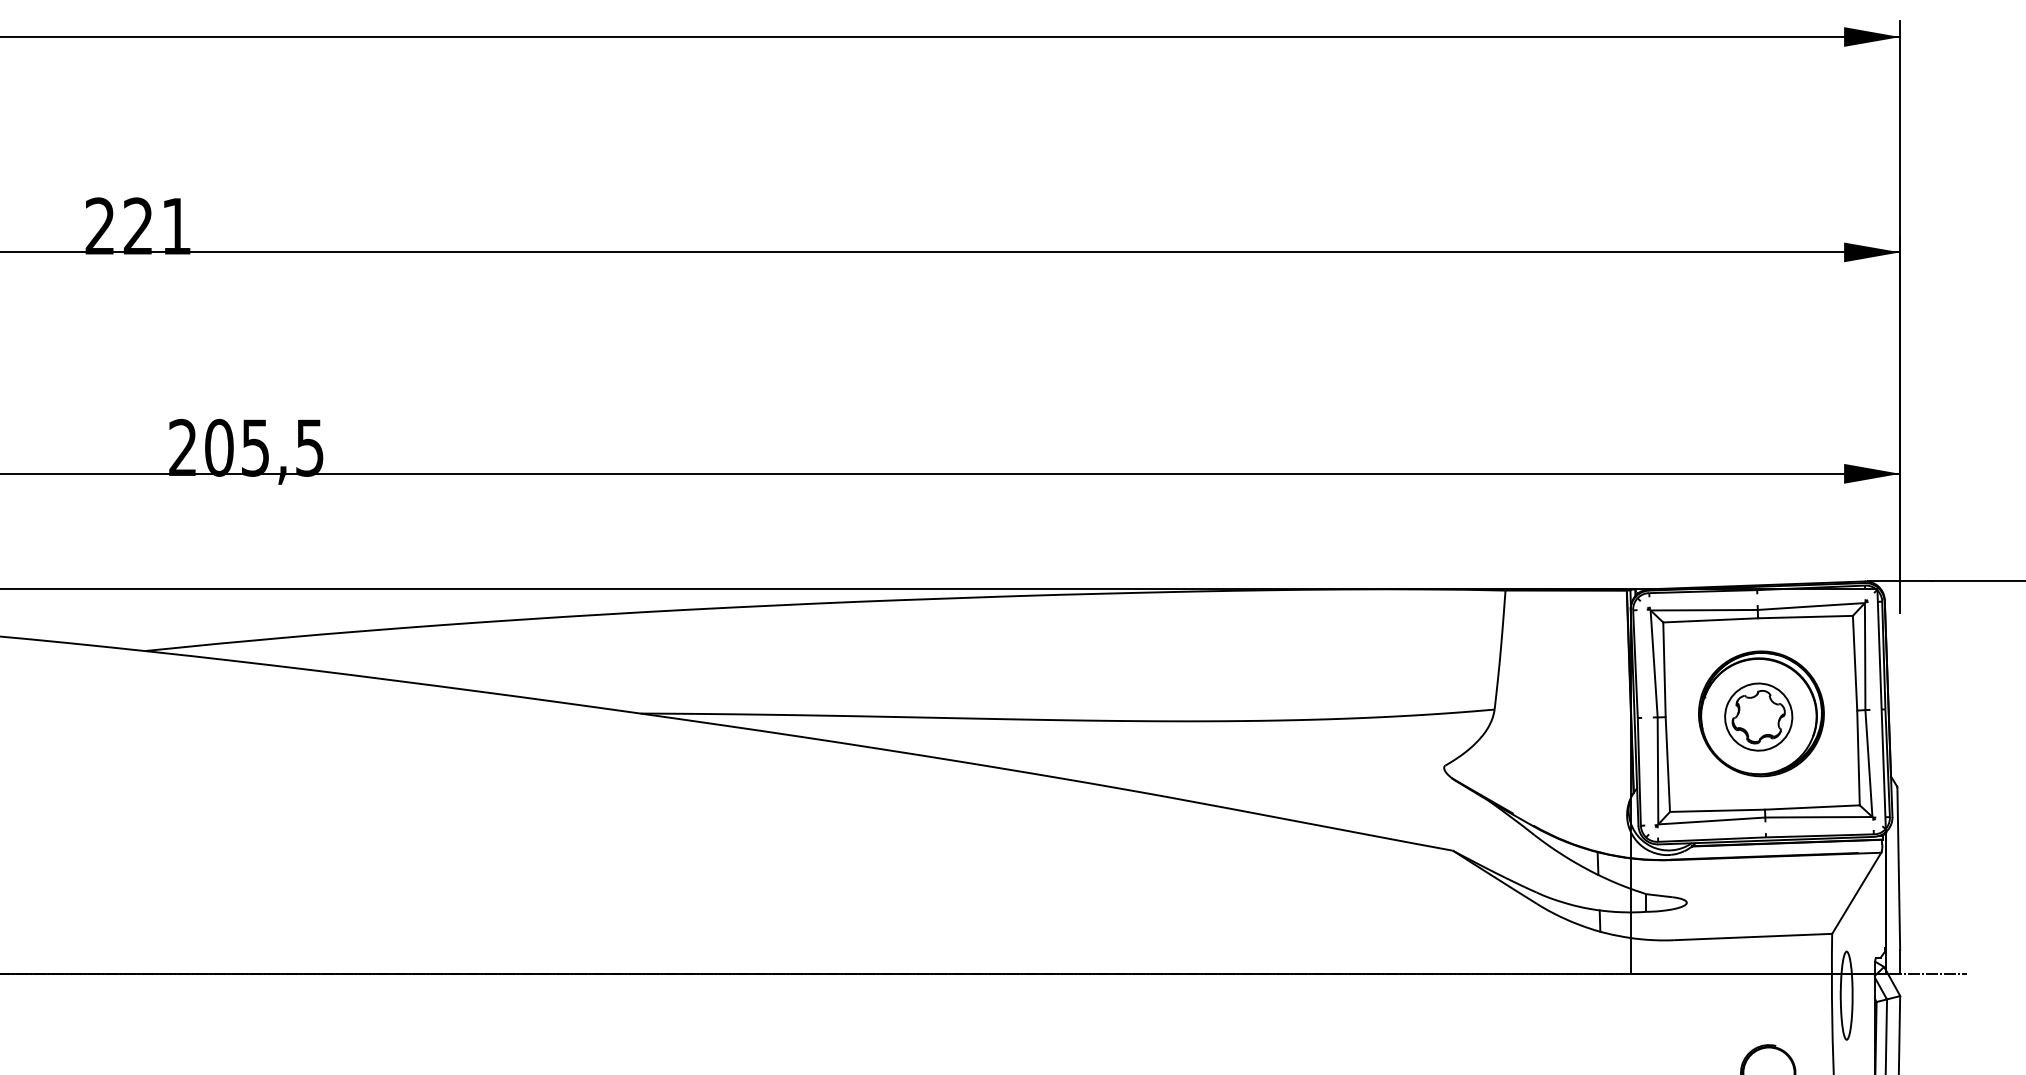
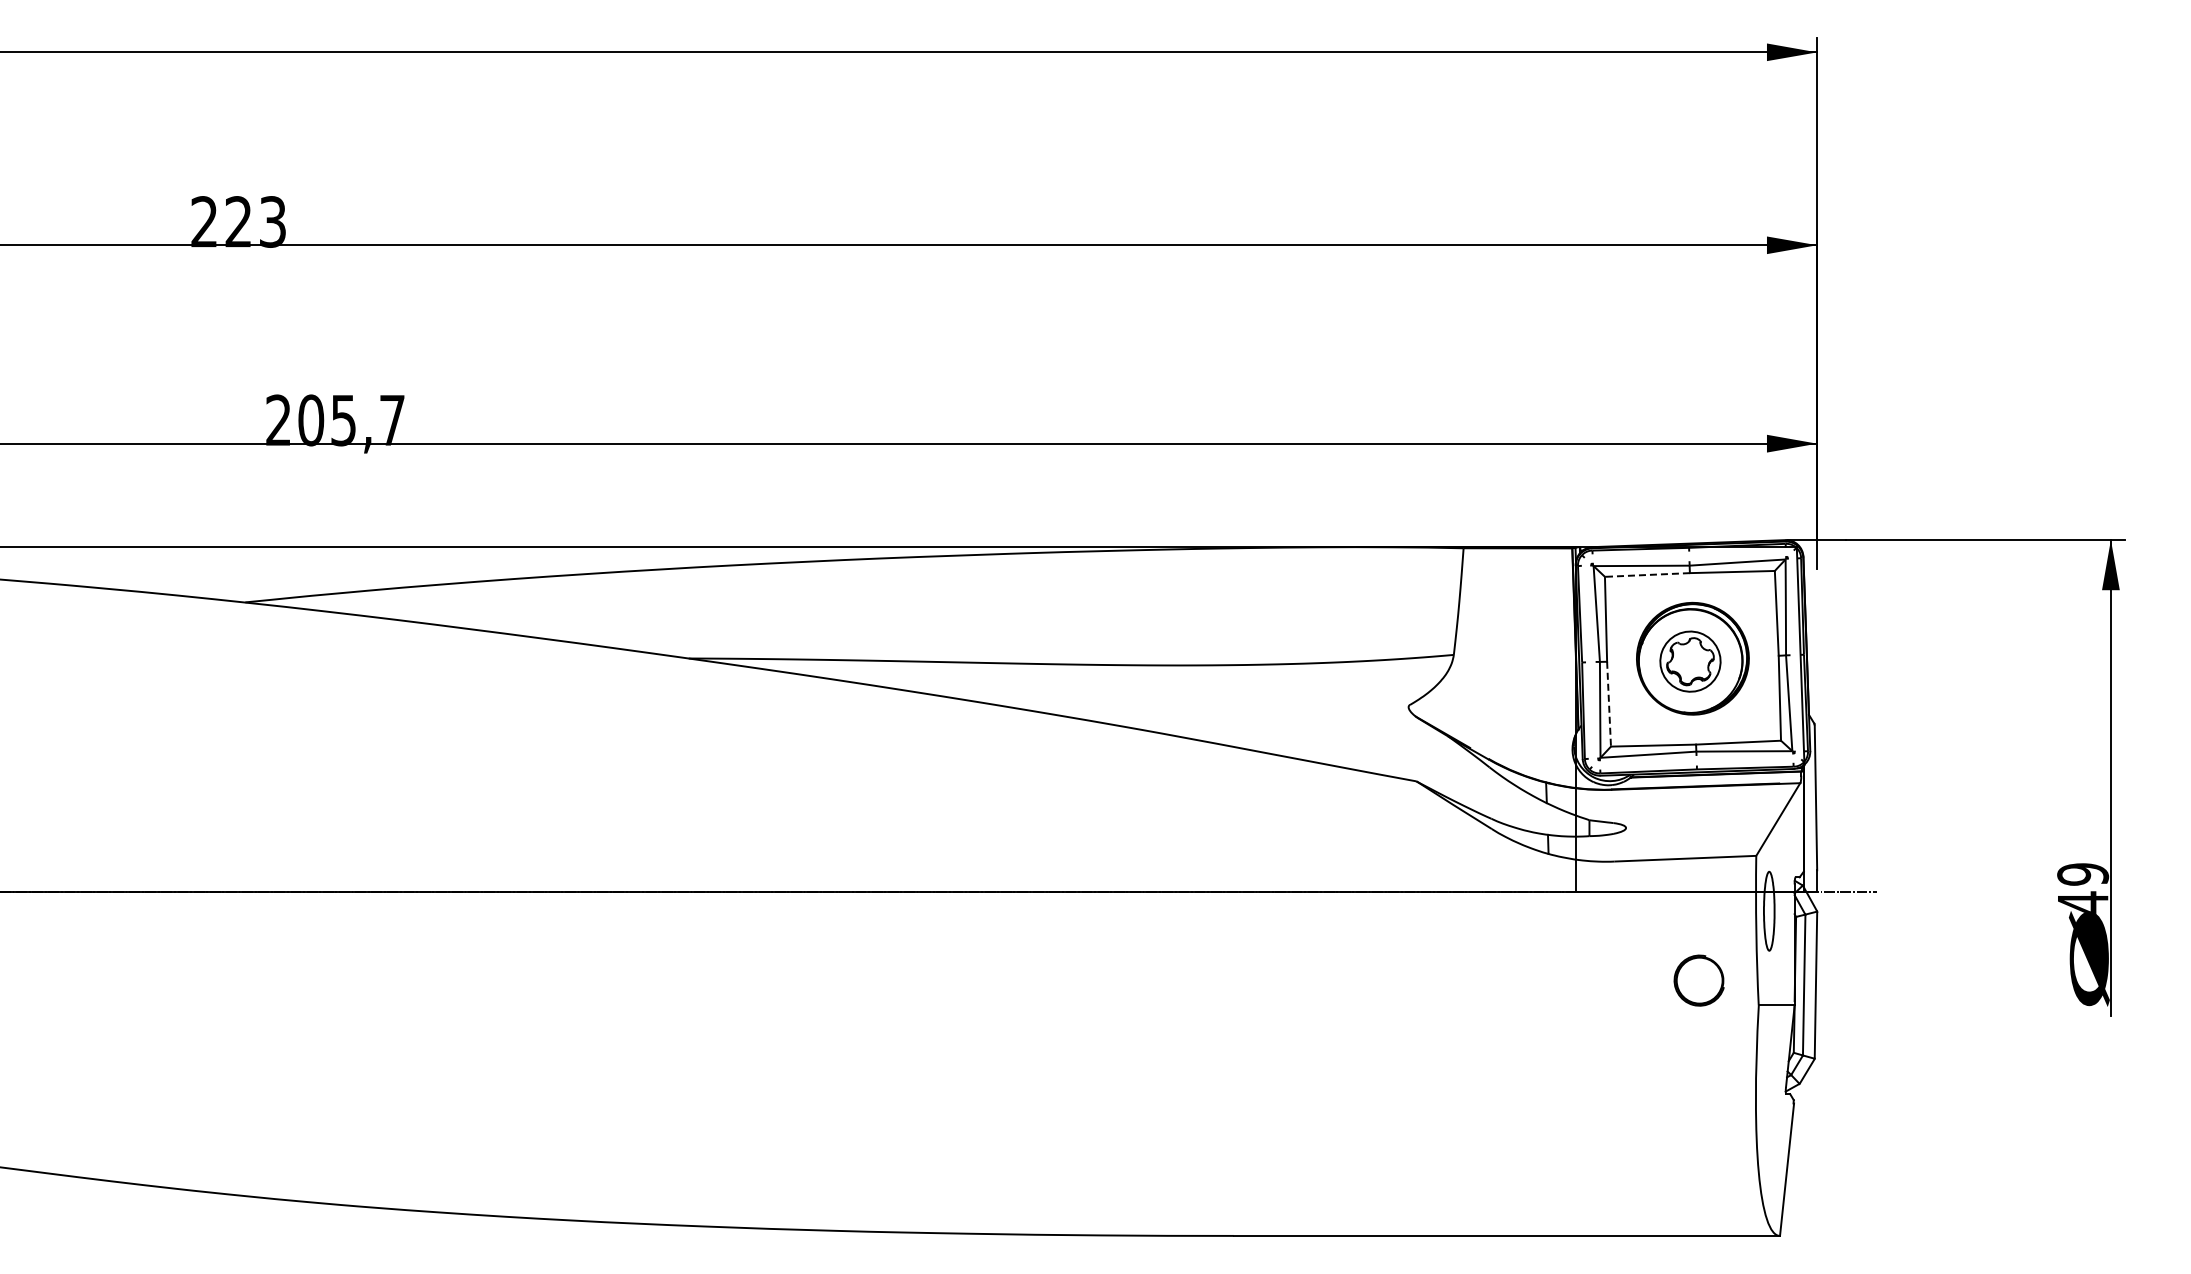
text: (176, 225) -> (272, 221), 221 -> 223
text: (310, 447) -> (392, 420), 205,5 -> 205,7
line: (1710, 619) -> (1647, 574), solid -> dashed
line: (1668, 764) -> (1609, 704), solid -> dashed

